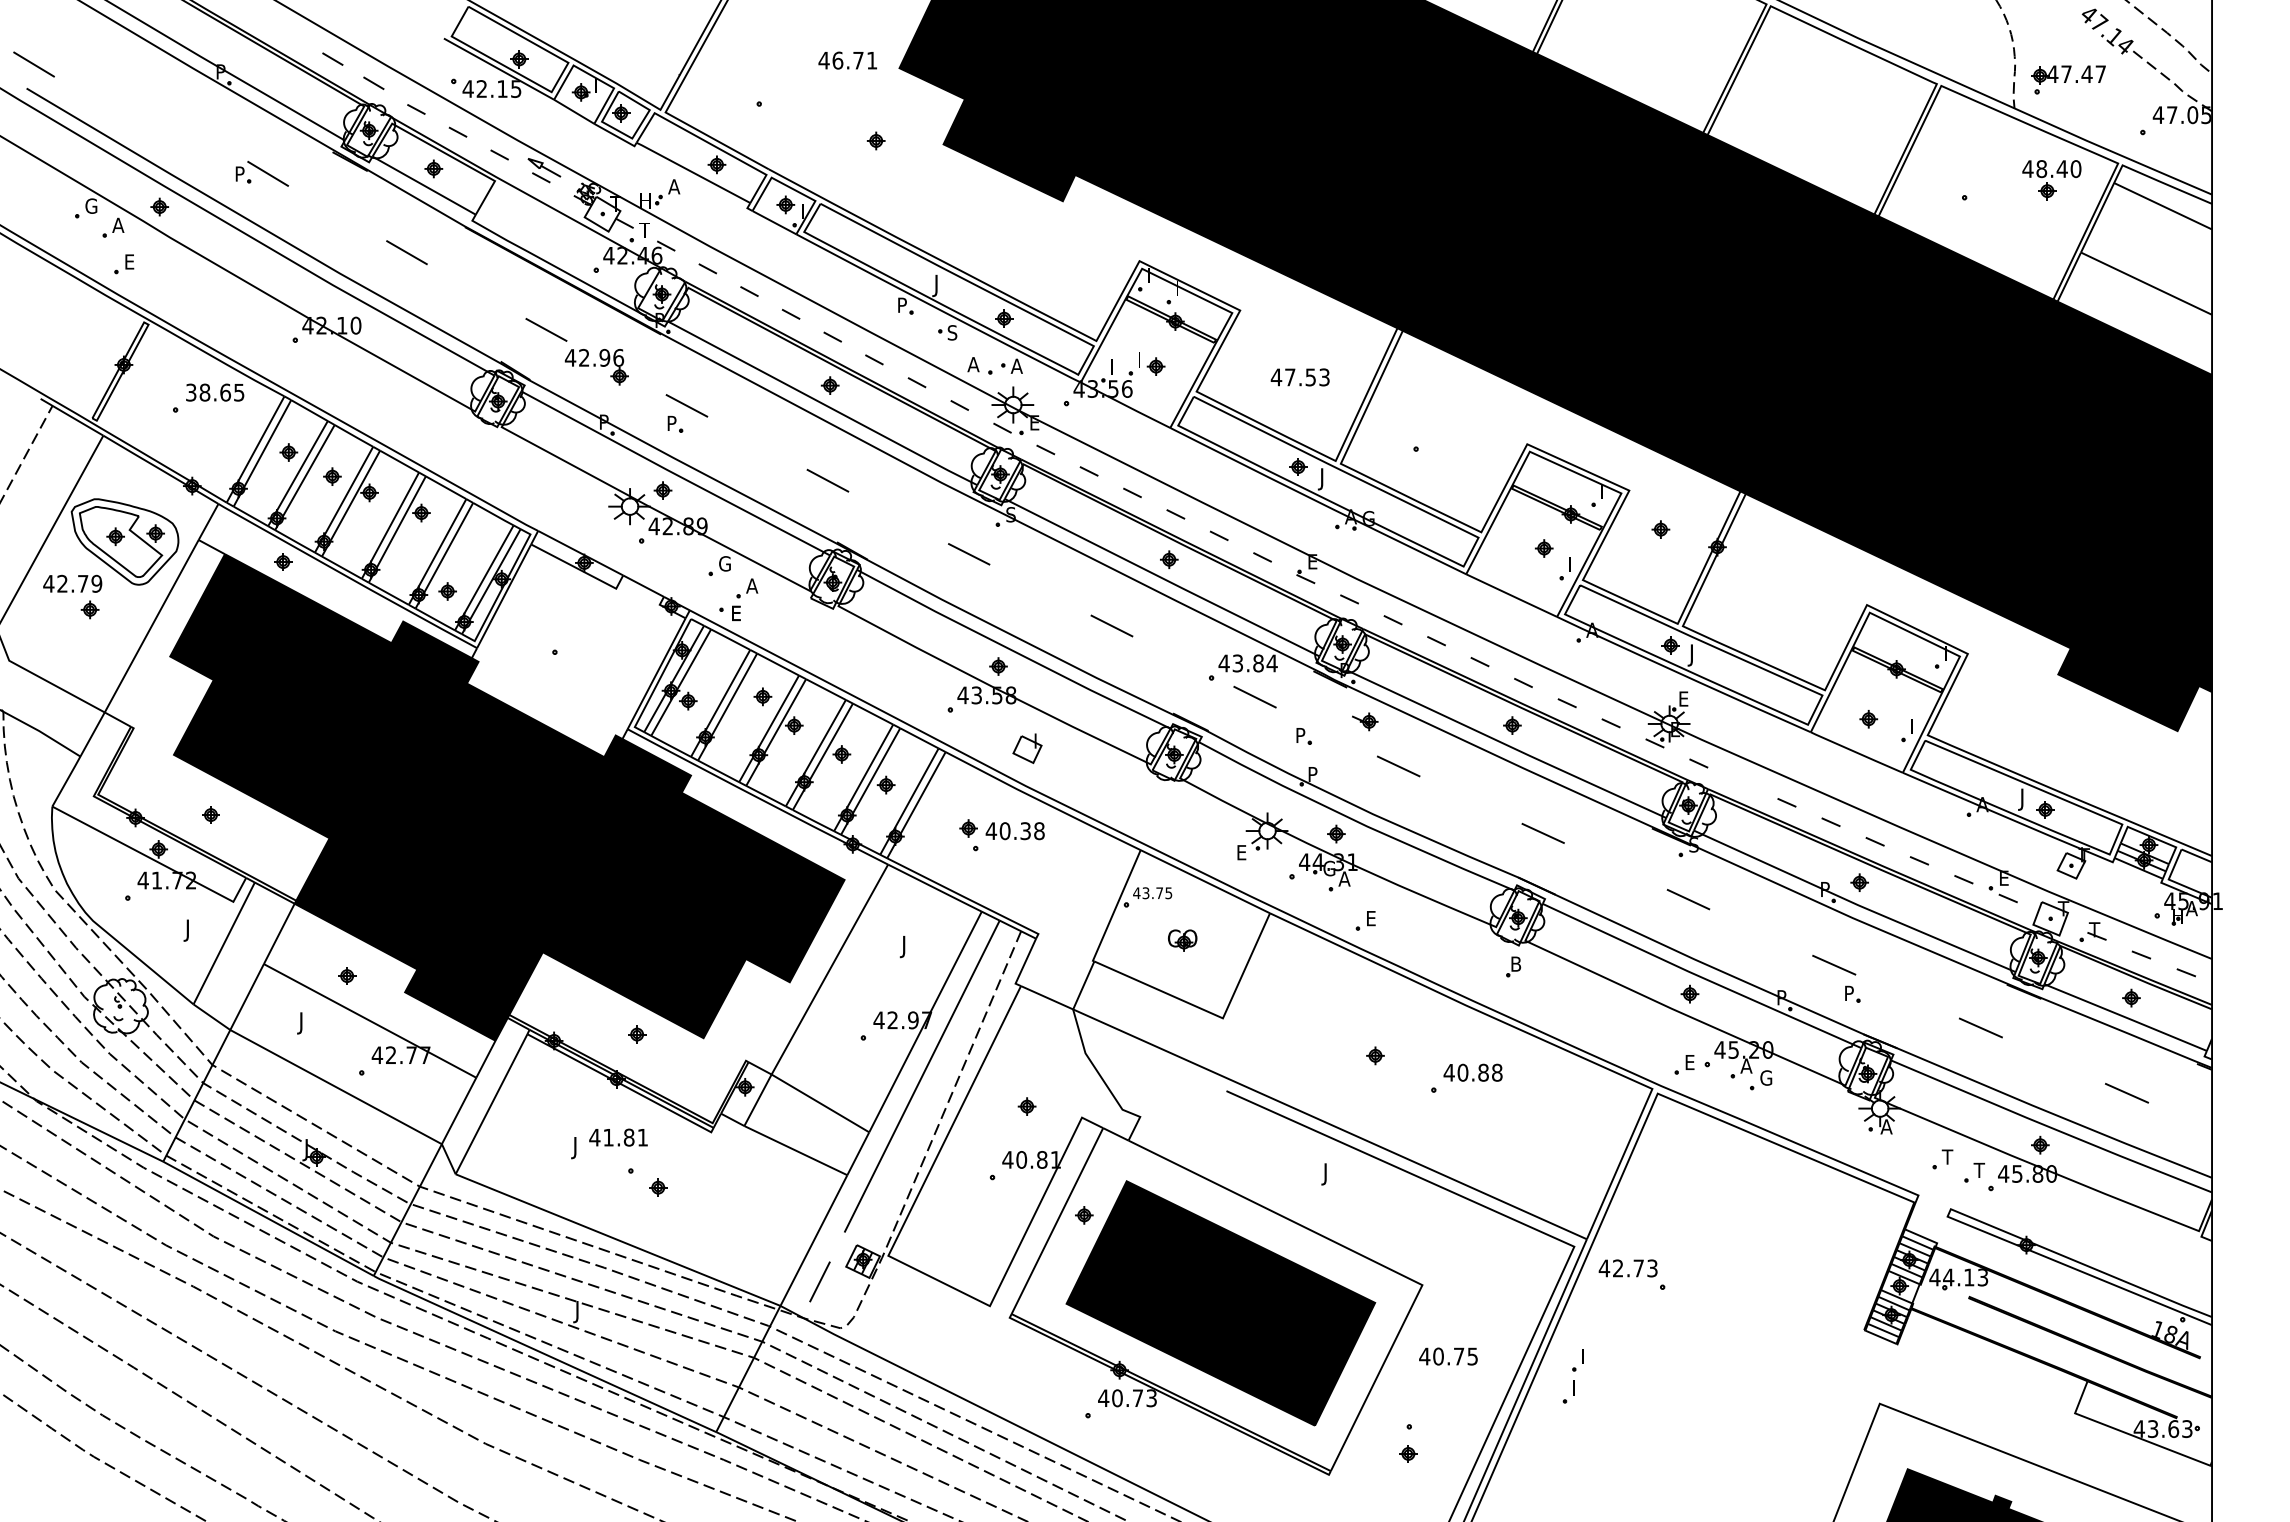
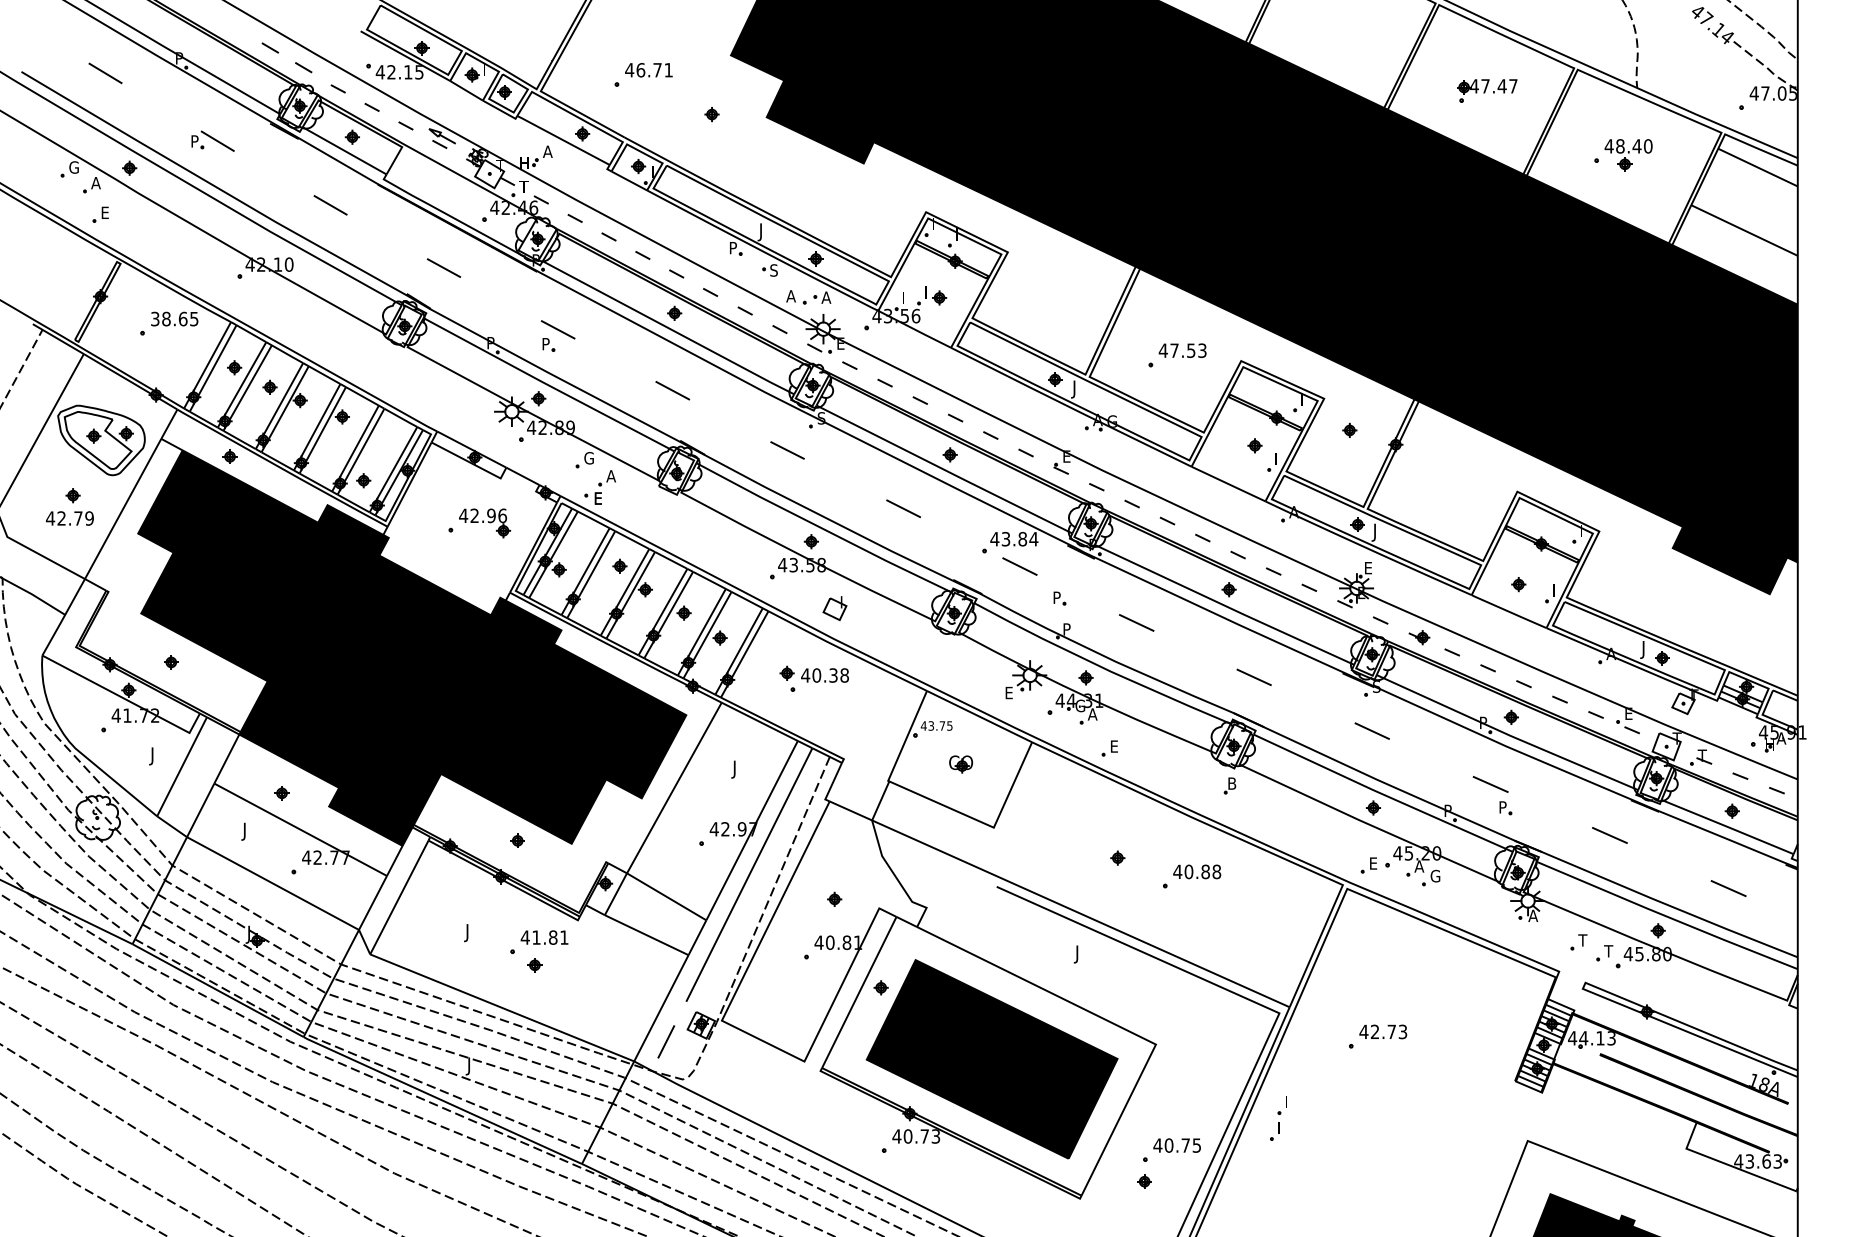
text: (847, 60) -> (648, 70), moved
line: (34, 64) -> (105, 73), moved
part: (2068, 79) -> (1487, 90), moved
part: (2051, 180) -> (1628, 155), moved
part: (596, 367) -> (484, 523), moved
text: (1300, 377) -> (1182, 350), moved
text: (72, 583) -> (69, 518), moved
part: (1365, 721) -> (1419, 637), moved
text: (618, 1137) -> (544, 937), moved
text: (1628, 1267) -> (1383, 1031), moved
text: (1447, 1356) -> (1176, 1145), moved

